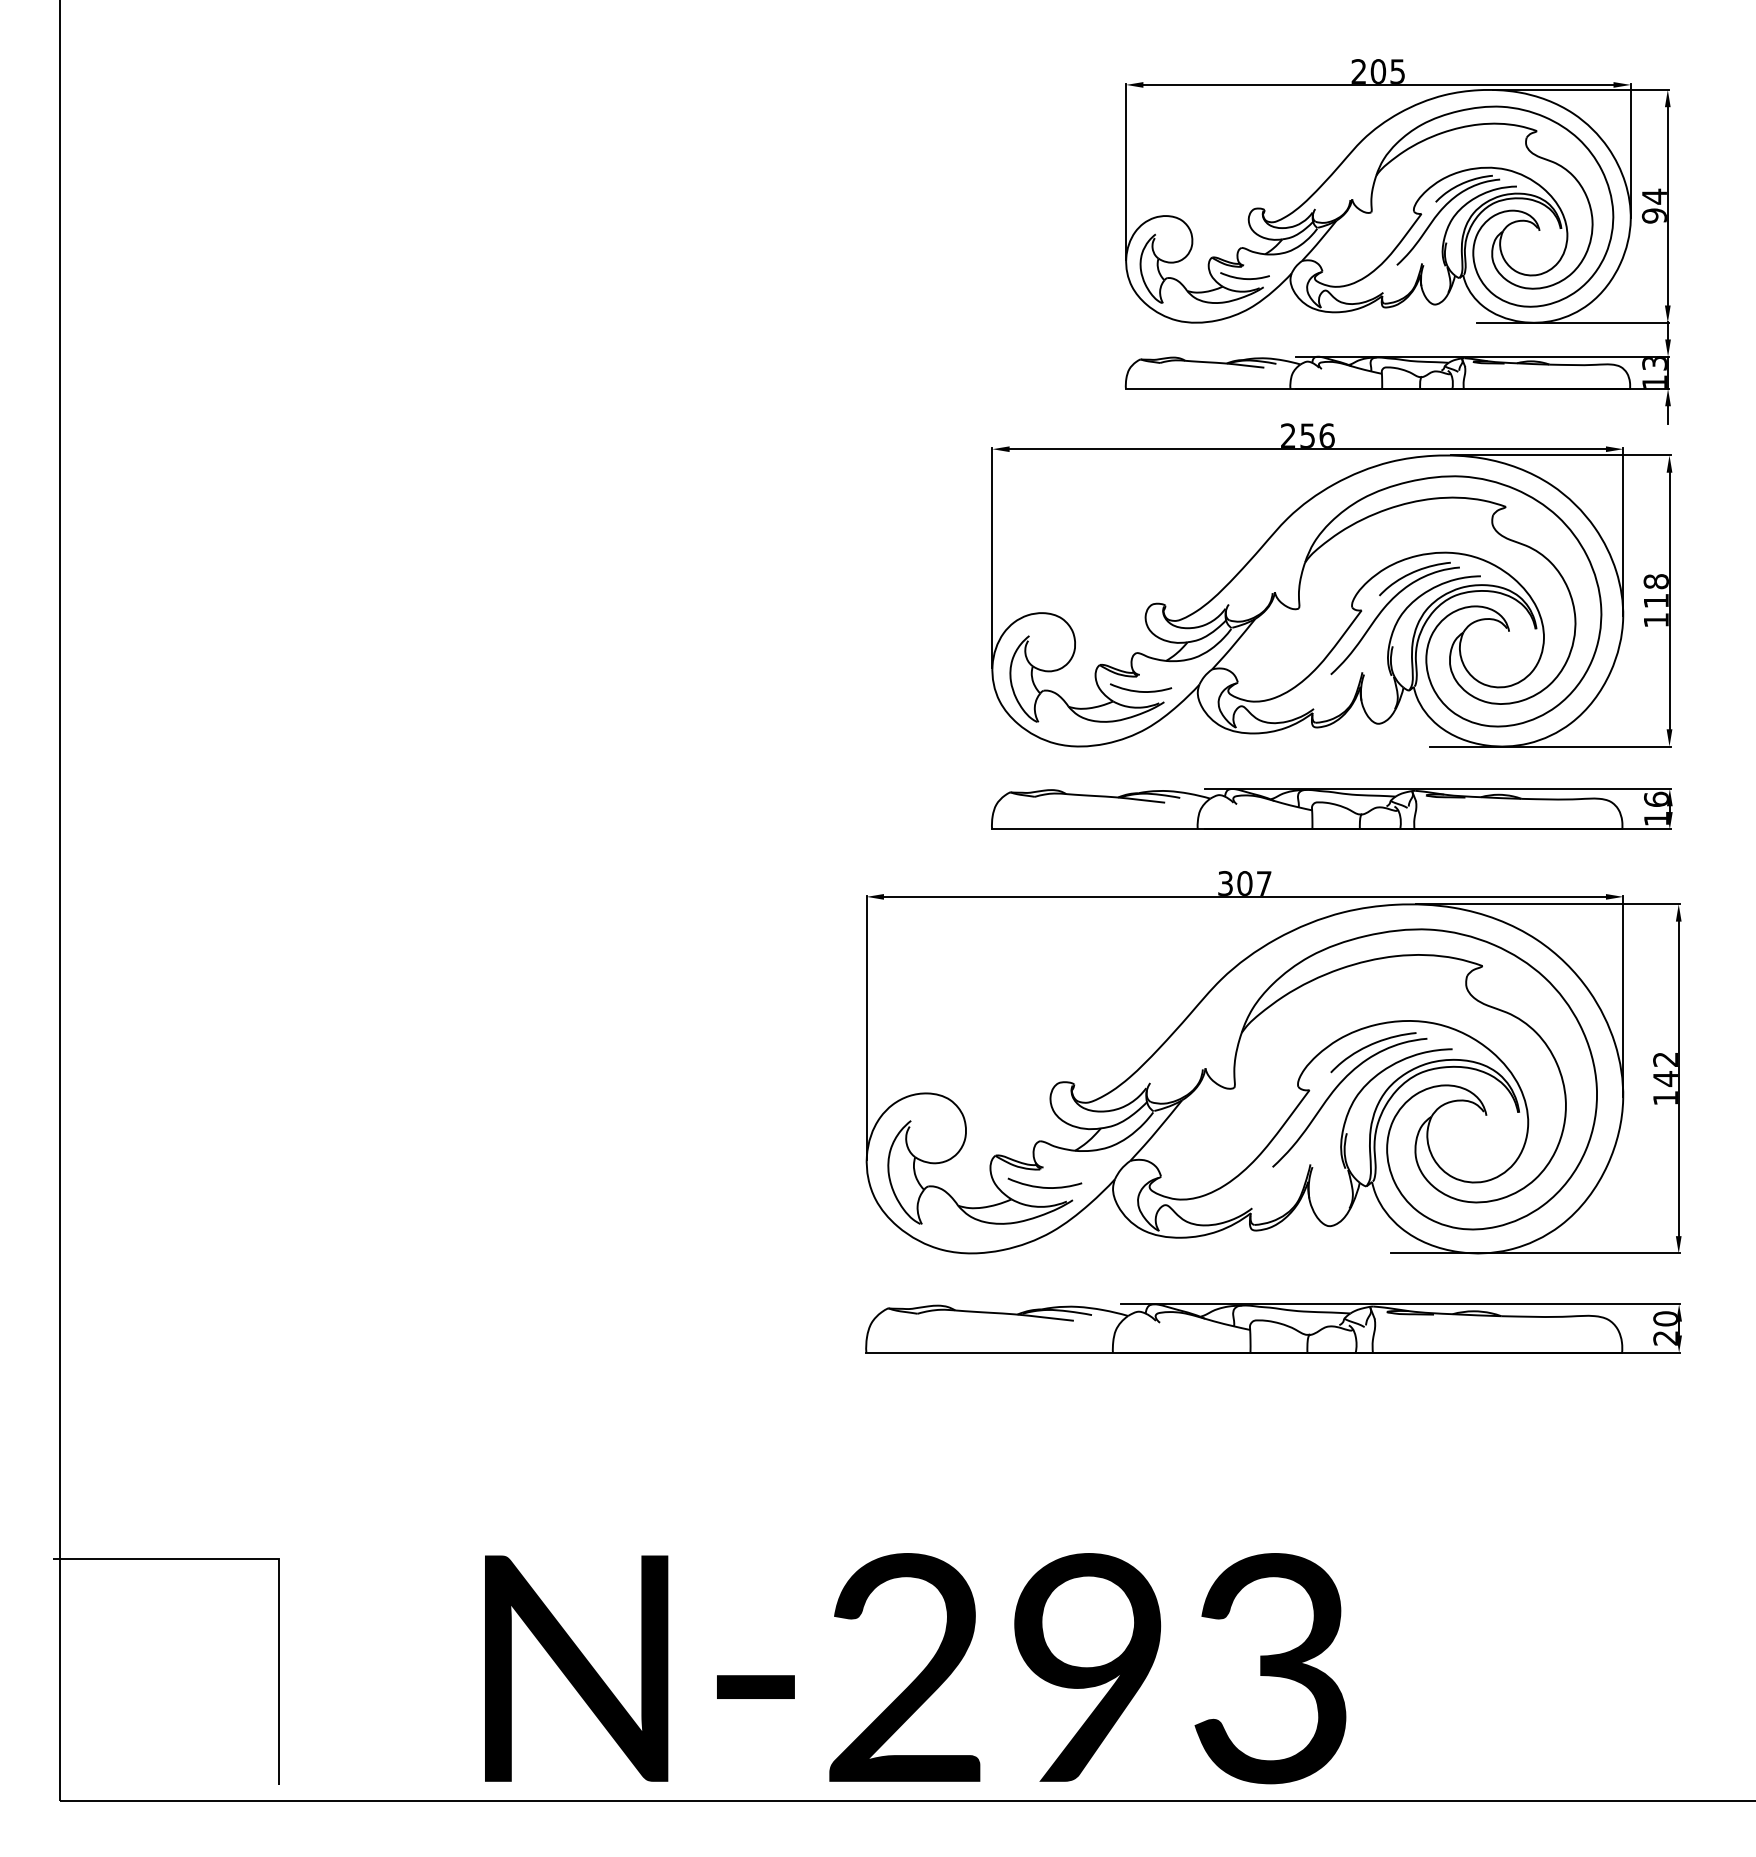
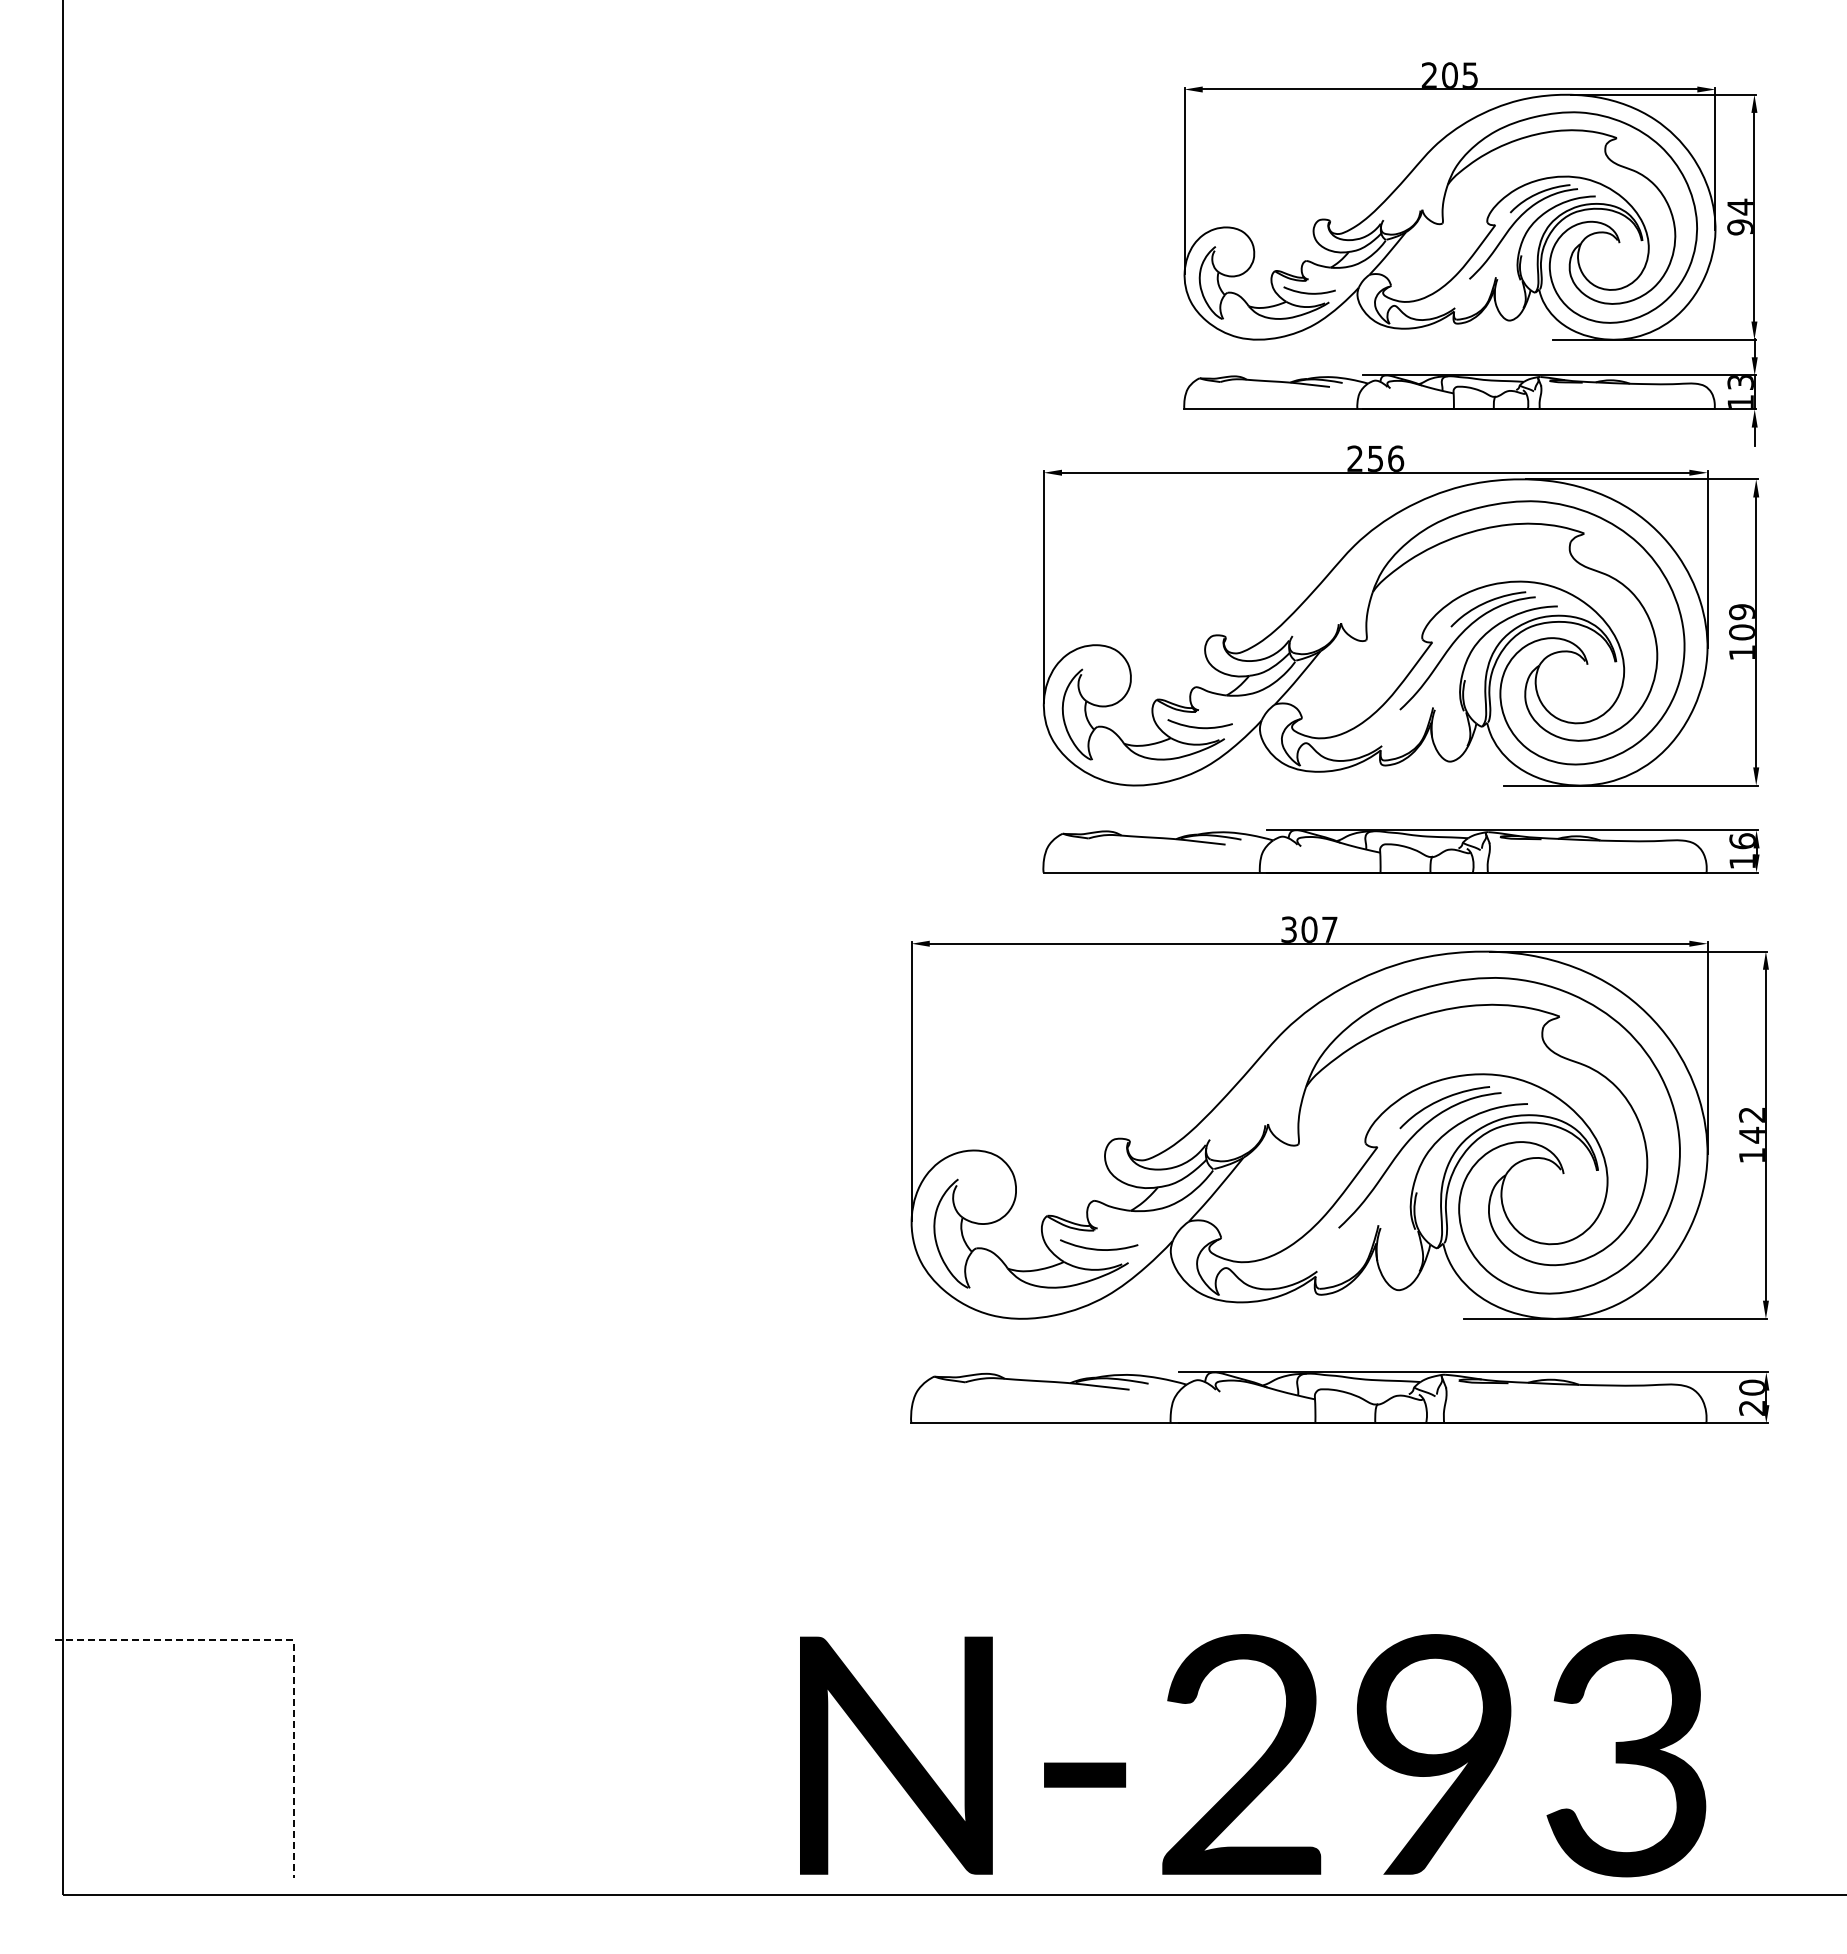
text: (1655, 591) -> (1741, 622), 118 -> 109
line: (279, 1558) -> (293, 1639), solid -> dashed
text: (916, 1668) -> (1253, 1755), moved

